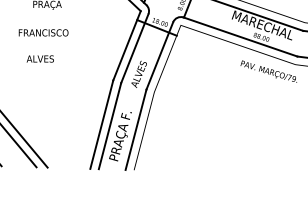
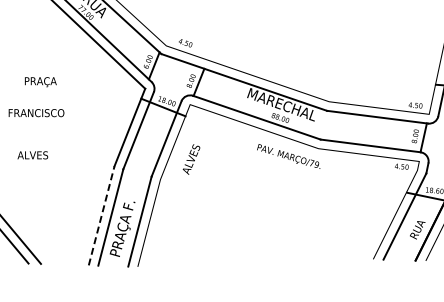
text: (40, 59) -> (32, 155), moved
text: (139, 74) -> (191, 159), moved
line: (101, 124) -> (101, 215), solid -> dashed

